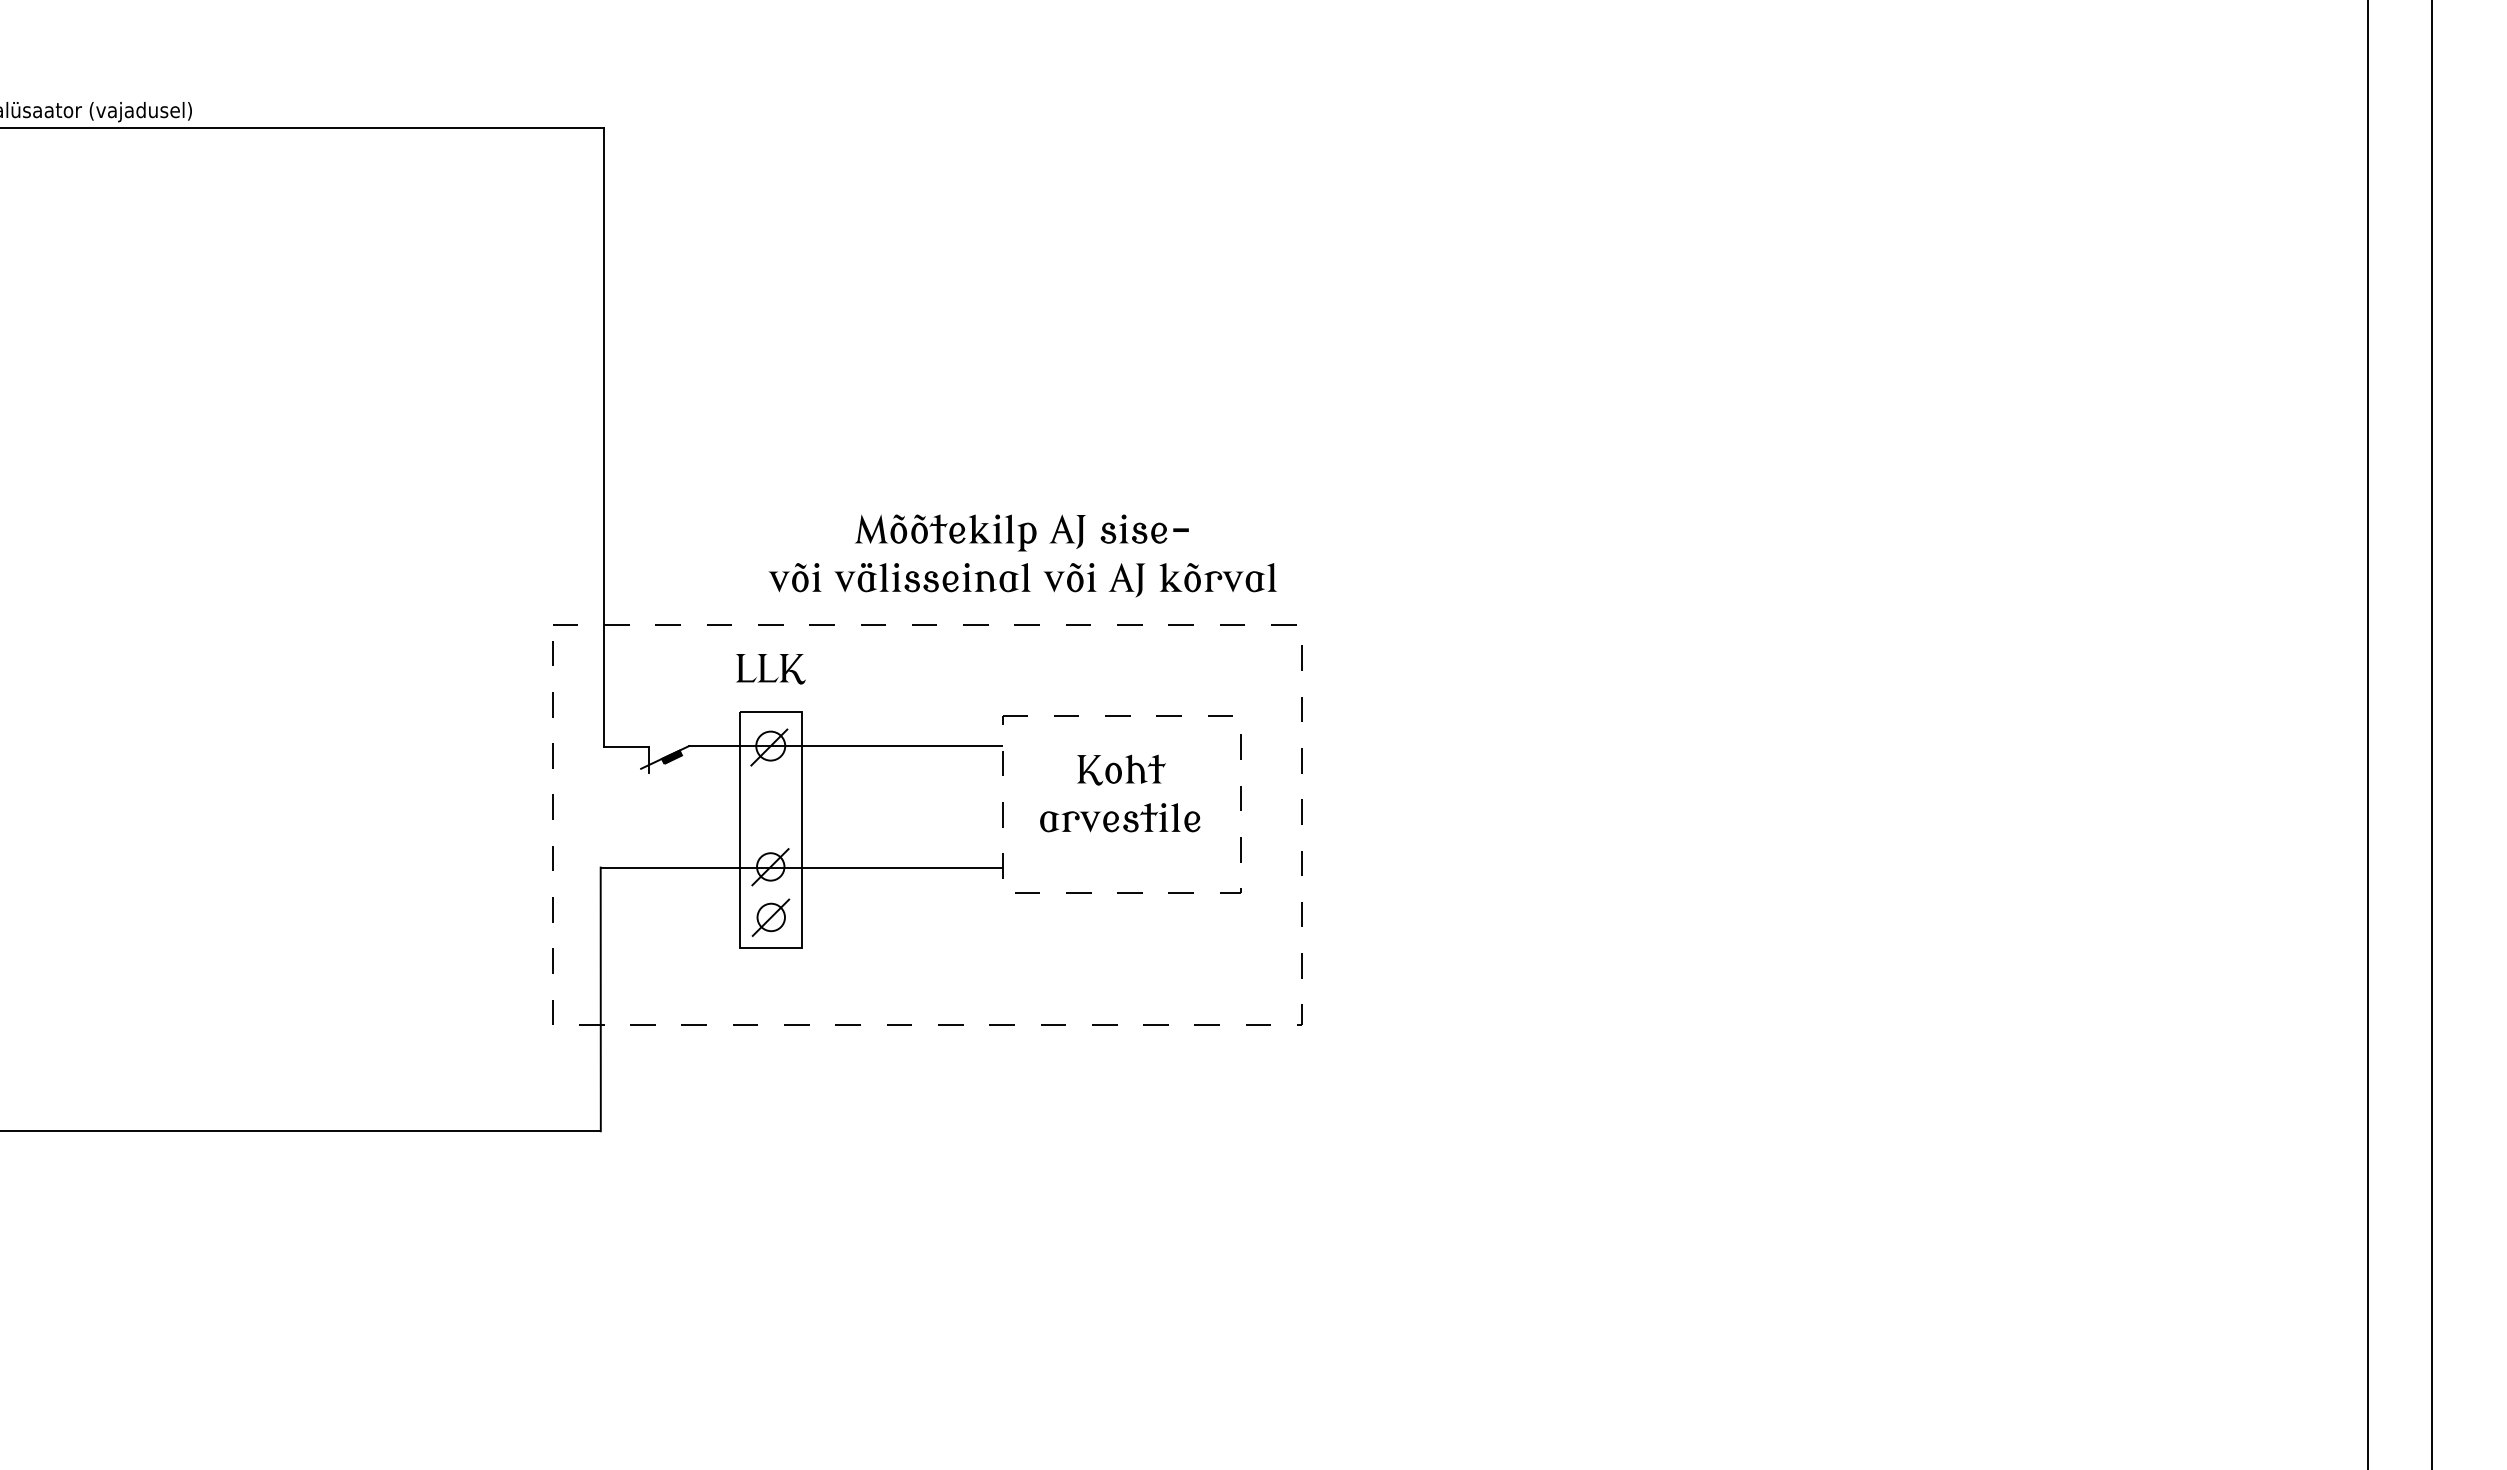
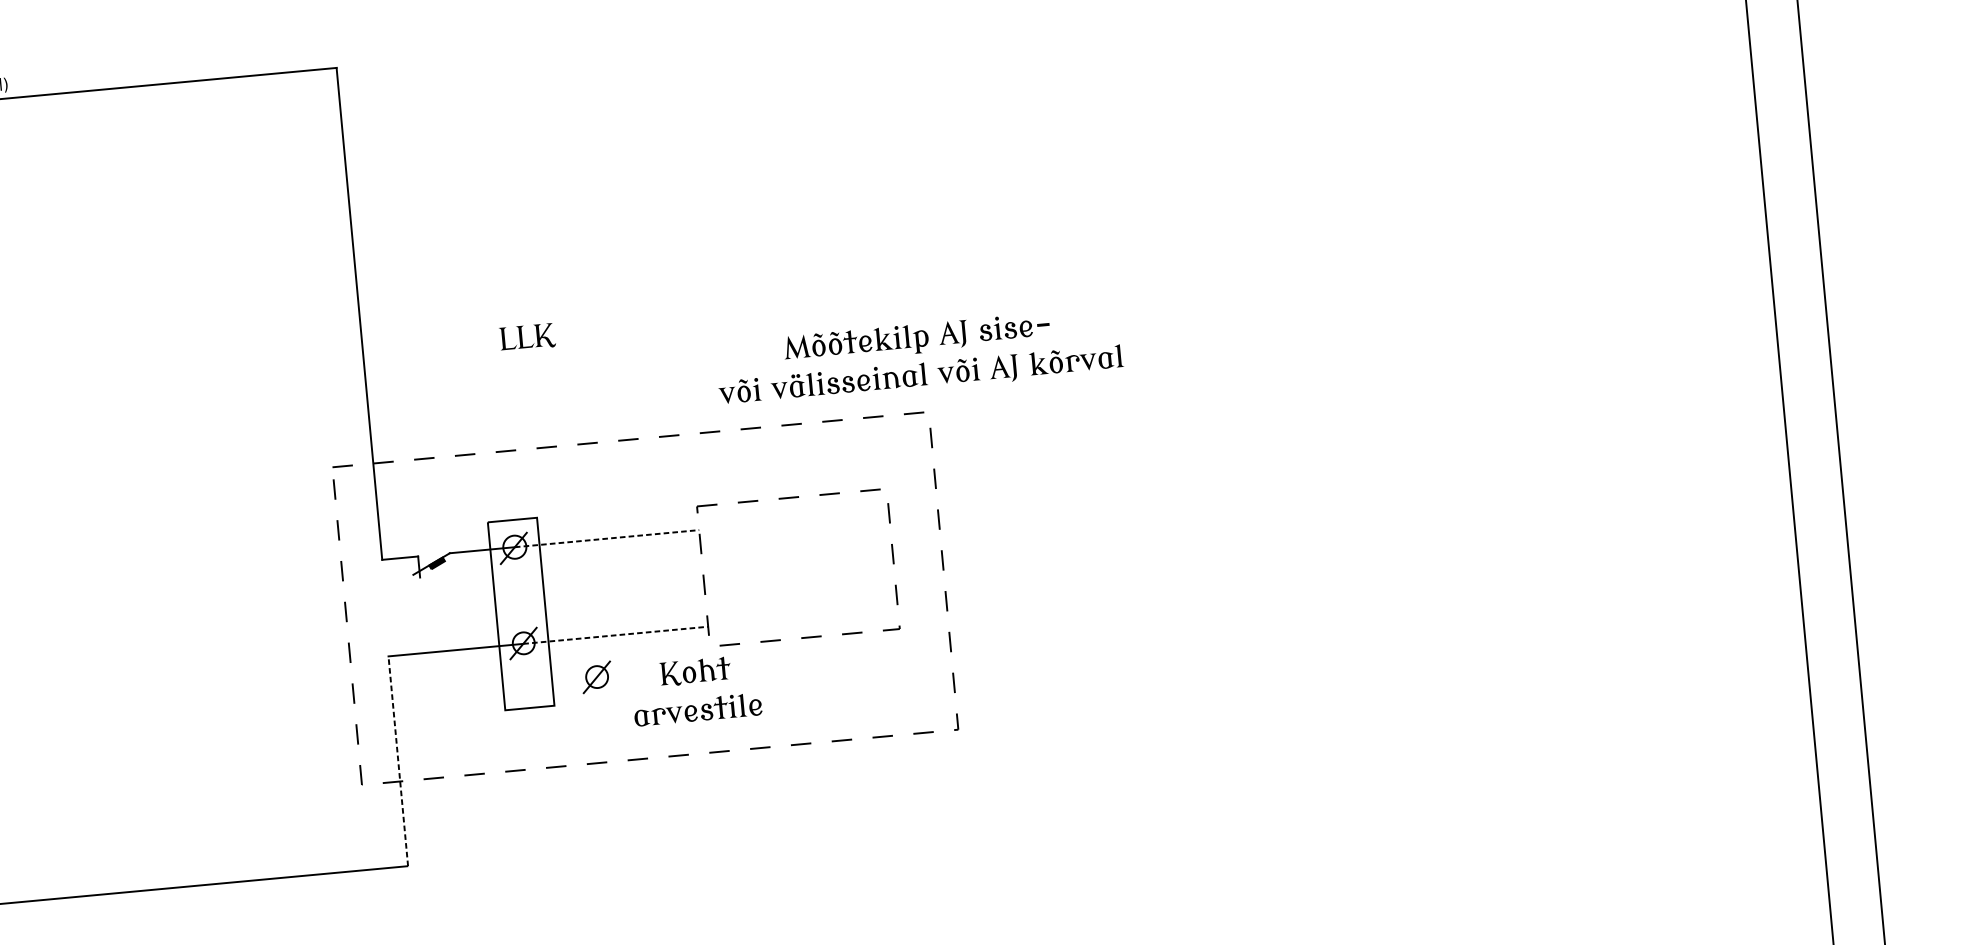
text: (1022, 555) -> (919, 356), moved
text: (770, 669) -> (527, 337), moved
line: (886, 746) -> (606, 538), solid -> dashed
text: (1120, 793) -> (696, 690), moved
line: (886, 867) -> (615, 635), solid -> dashed
part: (770, 917) -> (596, 677), moved
line: (600, 999) -> (398, 761), solid -> dashed

